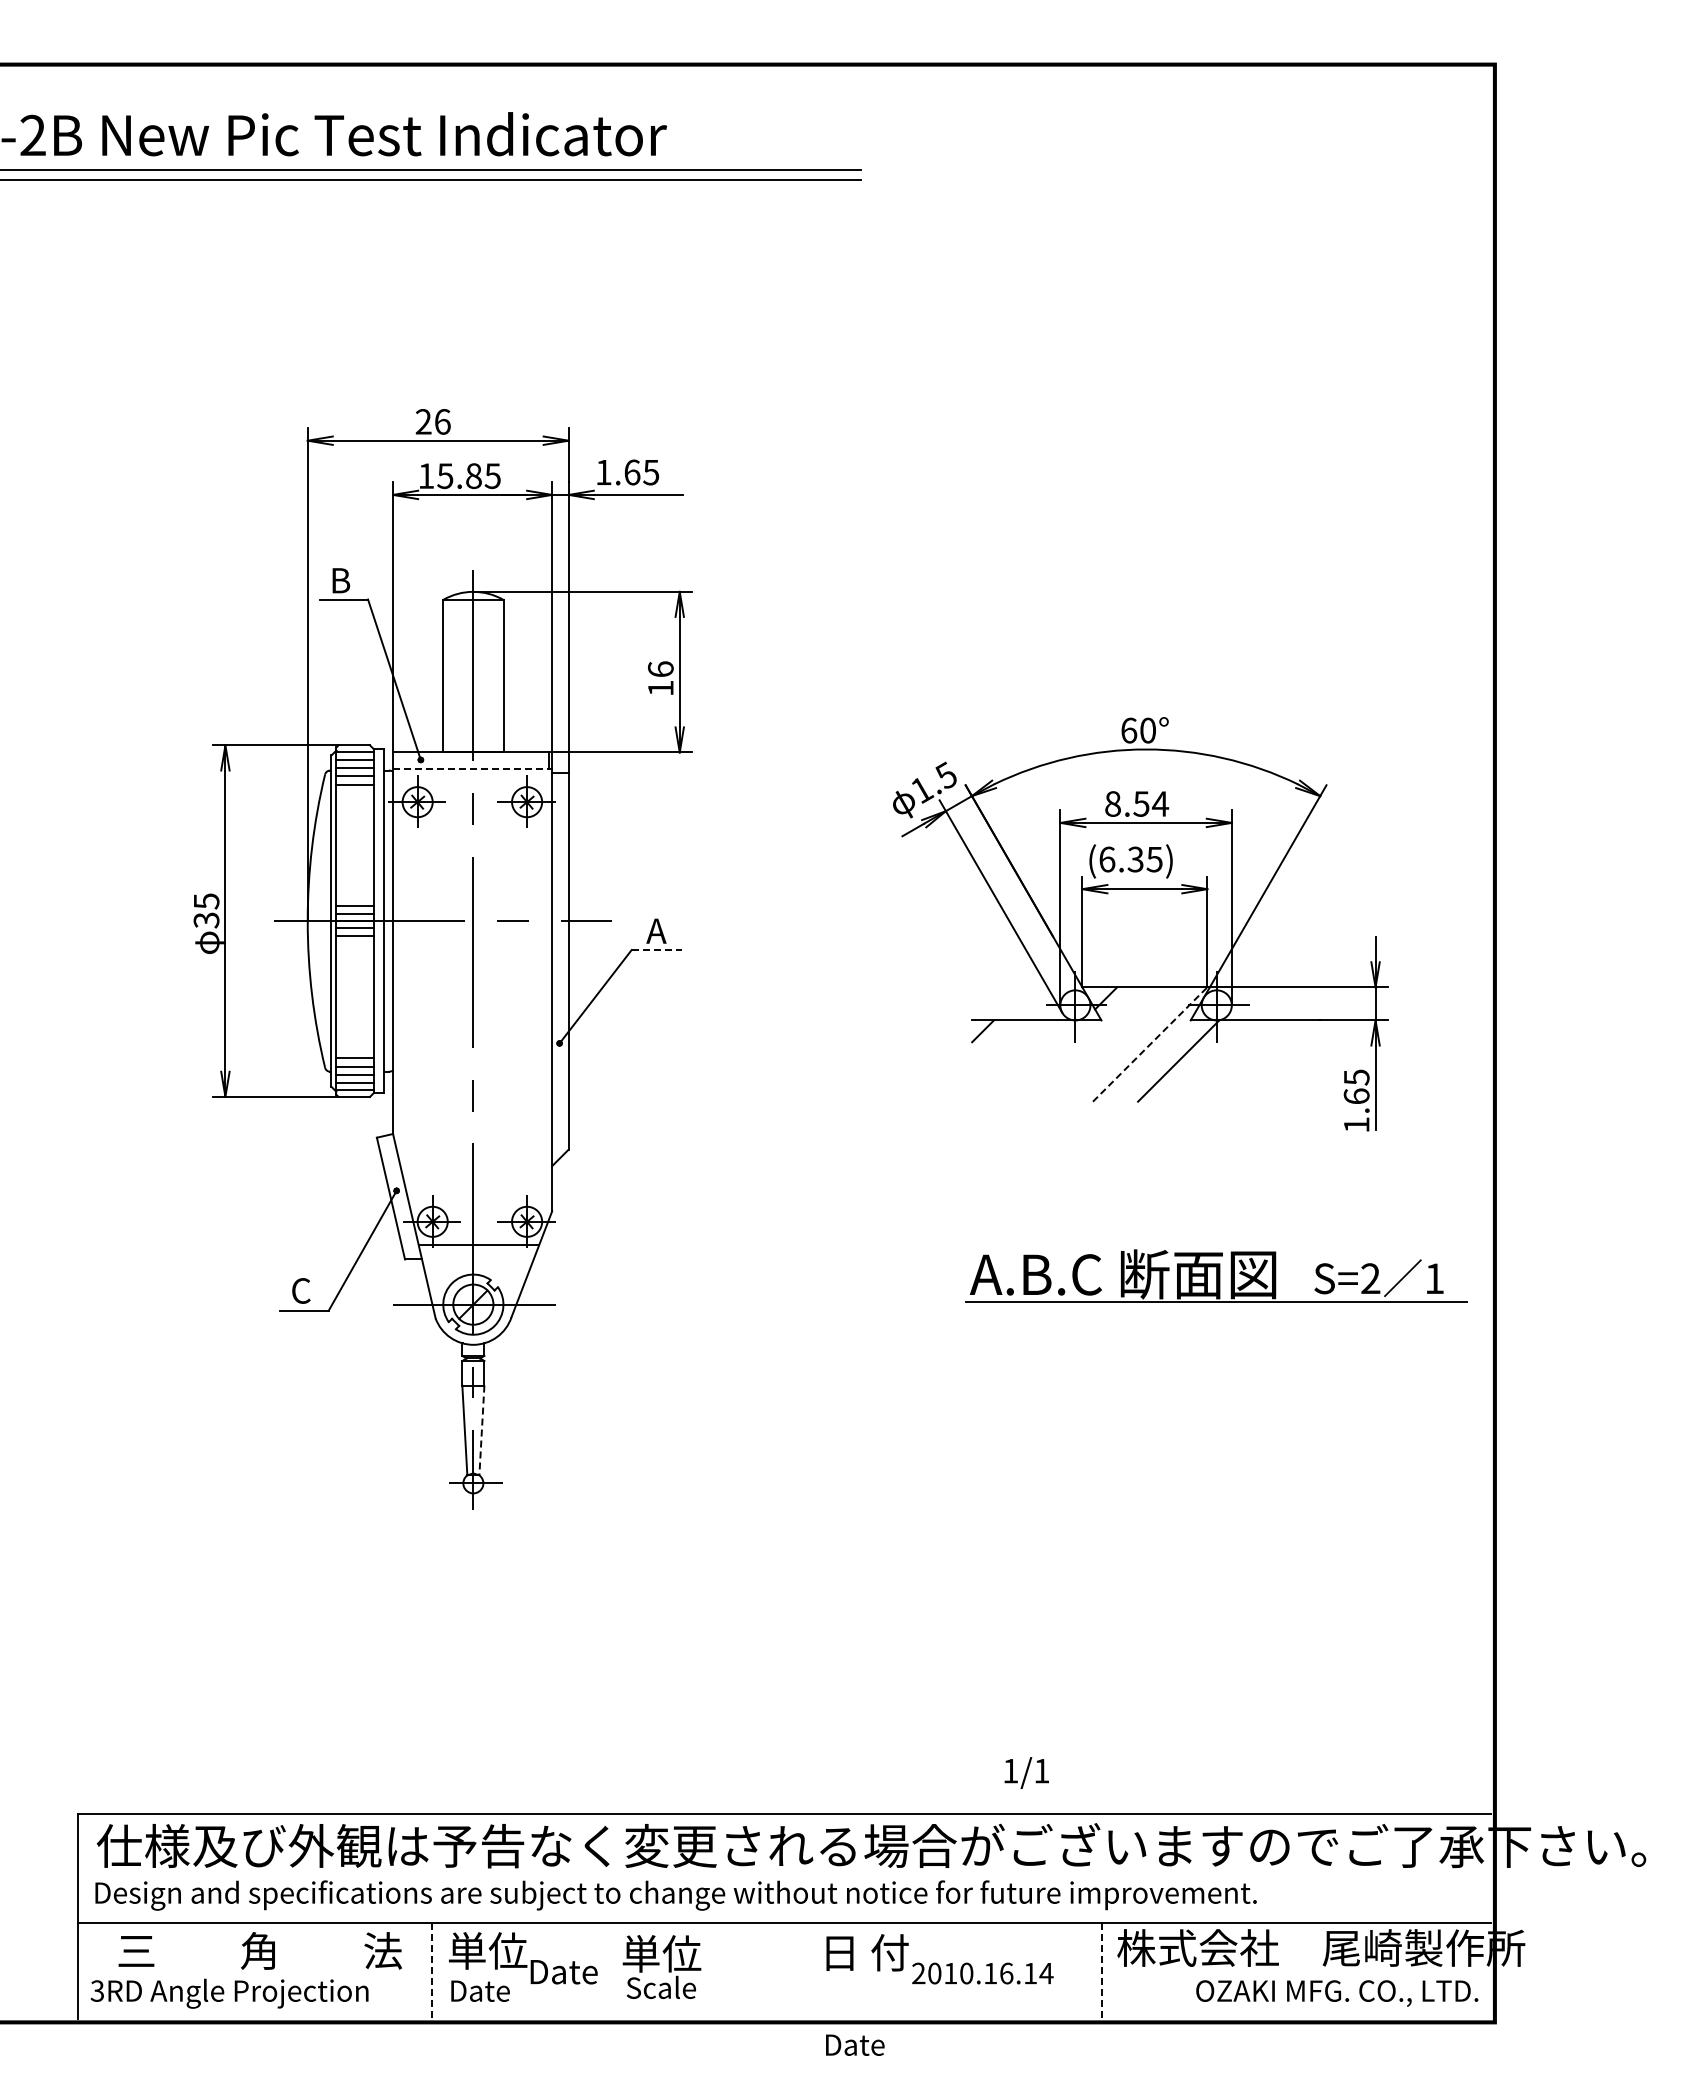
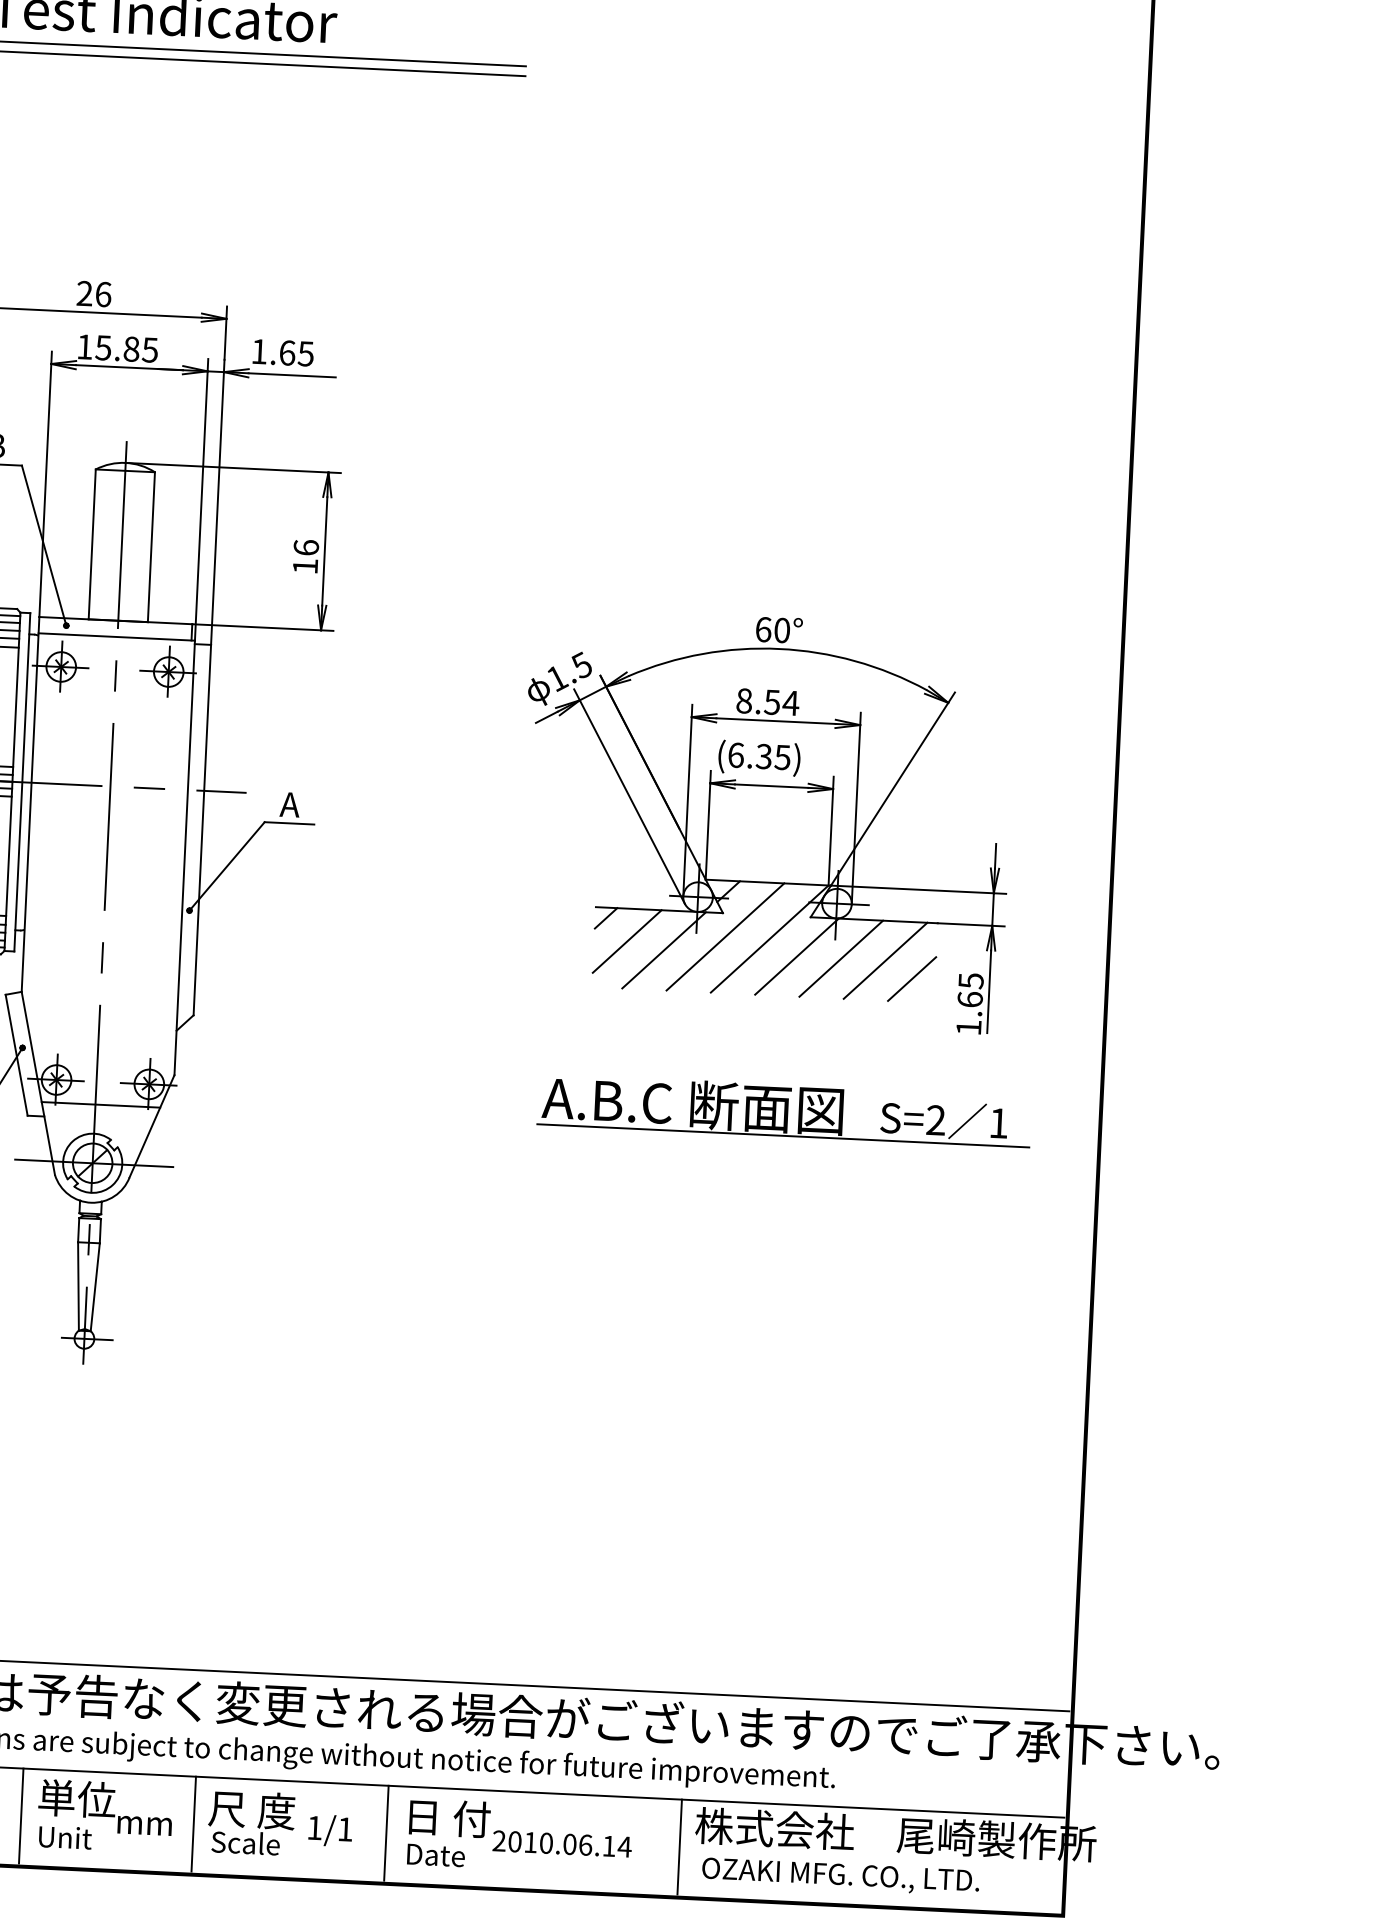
line: (472, 769) -> (116, 637), dashed -> solid
line: (657, 950) -> (290, 823), dashed -> solid
line: (1104, 1044) -> (724, 936), added
line: (1150, 1044) -> (770, 939), dashed -> solid
line: (1005, 1053) -> (627, 941), added
line: (1043, 1060) -> (664, 949), added
line: (1223, 1060) -> (841, 958), added
line: (1268, 1060) -> (885, 960), added
line: (1296, 1077) -> (911, 978), added
part: (1216, 1275) -> (784, 1110), moved
line: (481, 1430) -> (94, 1287), dashed -> solid
text: (1026, 1772) -> (330, 1830), moved
text: (665, 1953) -> (251, 1809), 単位 -> 尺 度
line: (607, 1970) -> (193, 1823), added
line: (803, 1970) -> (386, 1832), added
line: (432, 1971) -> (21, 1816), dashed -> solid
line: (1102, 1971) -> (679, 1847), dashed -> solid
text: (563, 1972) -> (150, 1823), Date -> mm
text: (990, 1973) -> (569, 1844), 2010.16.14 -> 2010.06.14
text: (480, 1990) -> (67, 1837), Date -> Unit
text: (1337, 1993) -> (841, 1876), moved
text: (855, 2044) -> (436, 1854), moved

